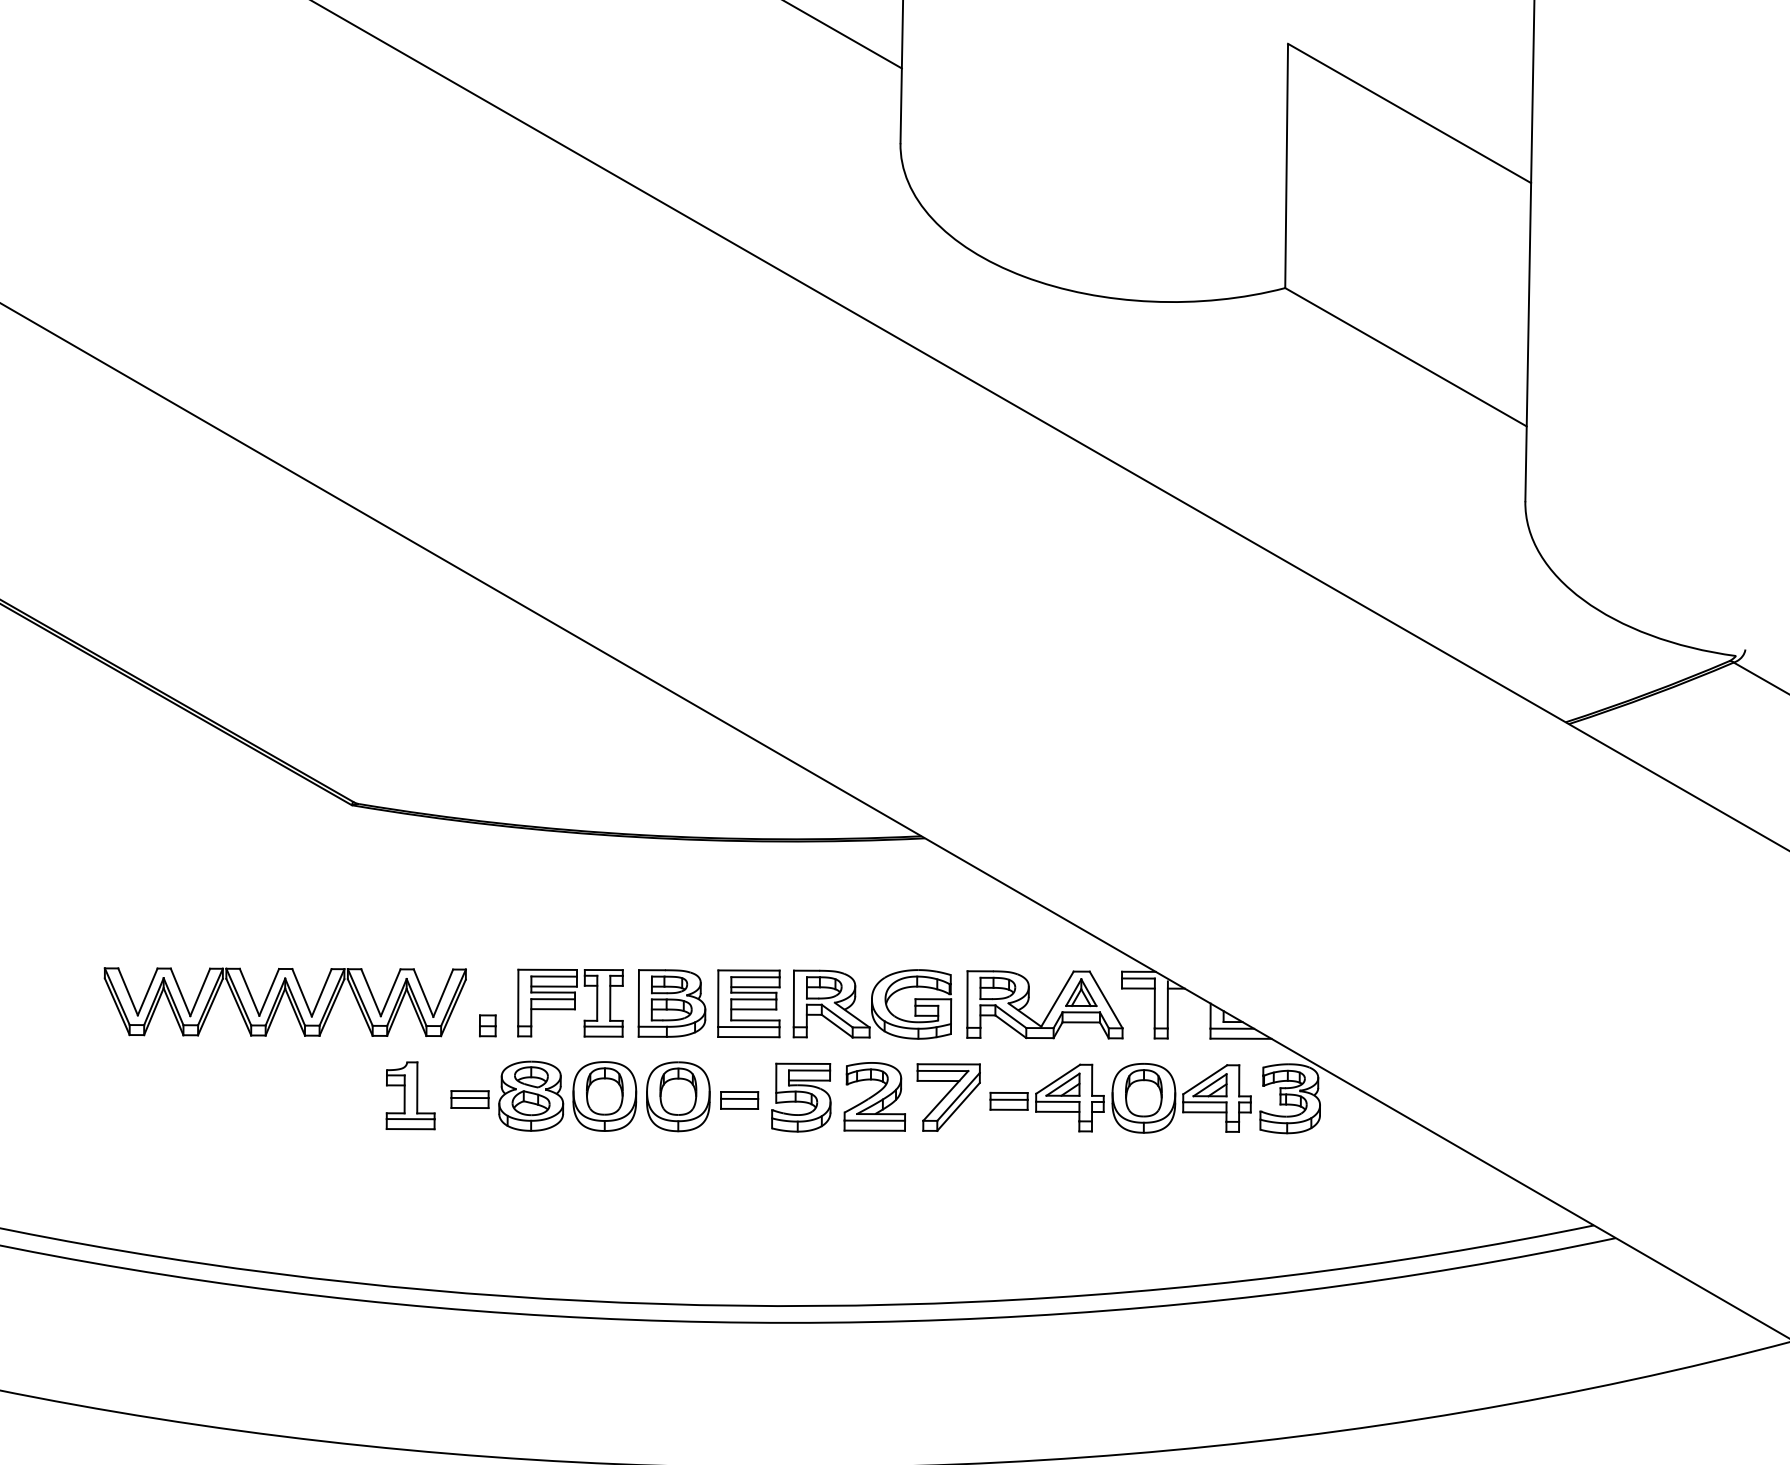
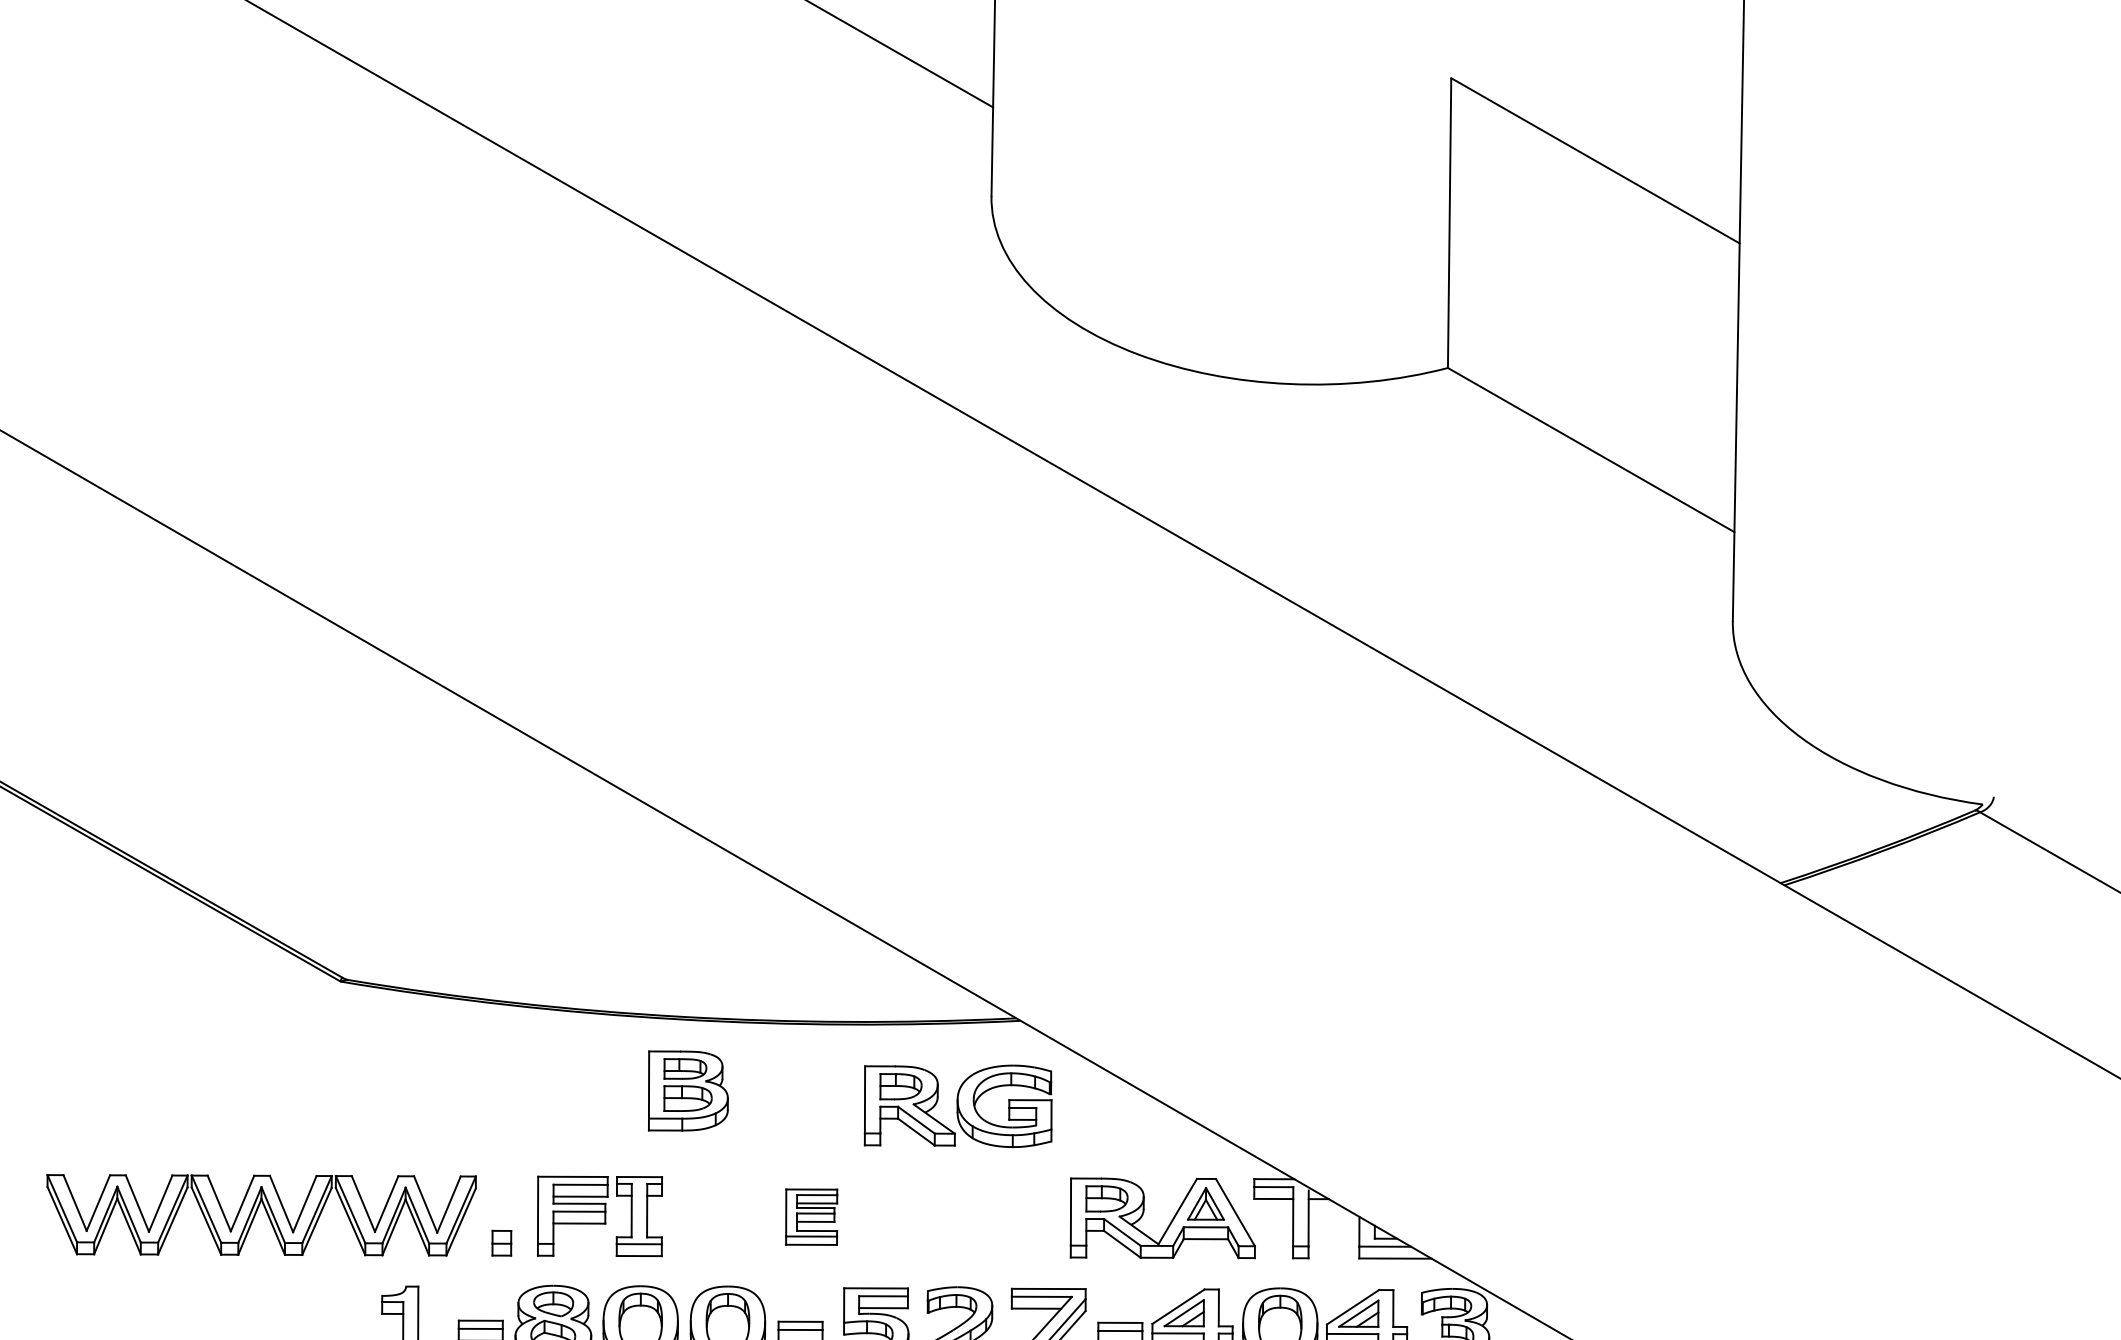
part: (671, 1003) -> (687, 1091), moved
part: (748, 1003) -> (811, 1216), size x0.7
part: (872, 1004) -> (958, 1106), moved

